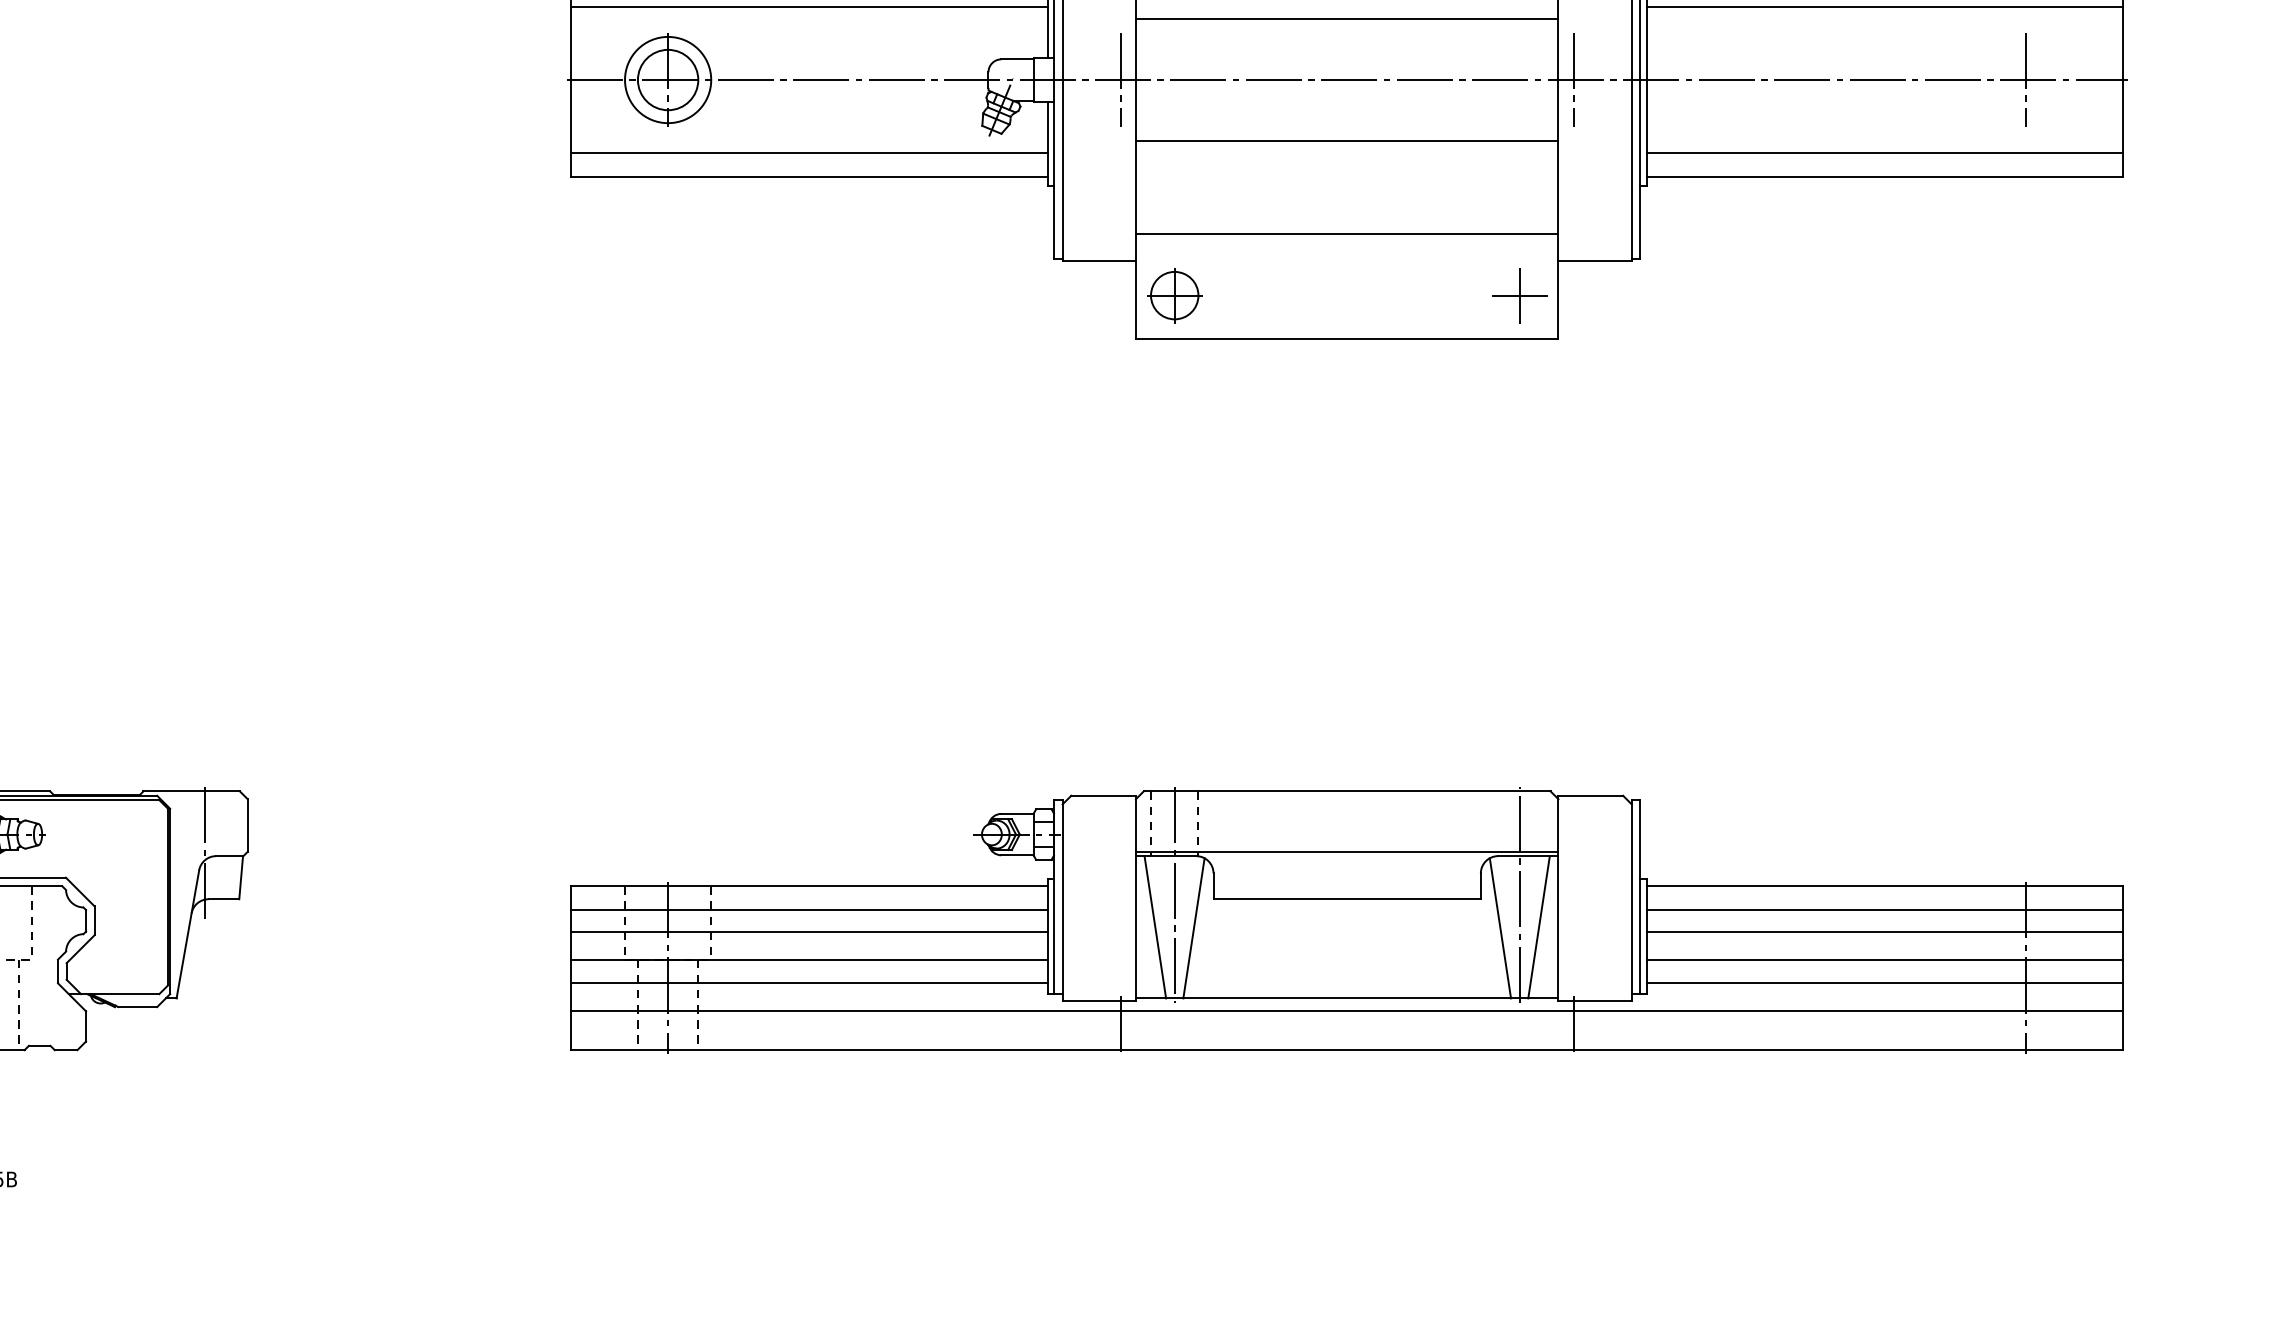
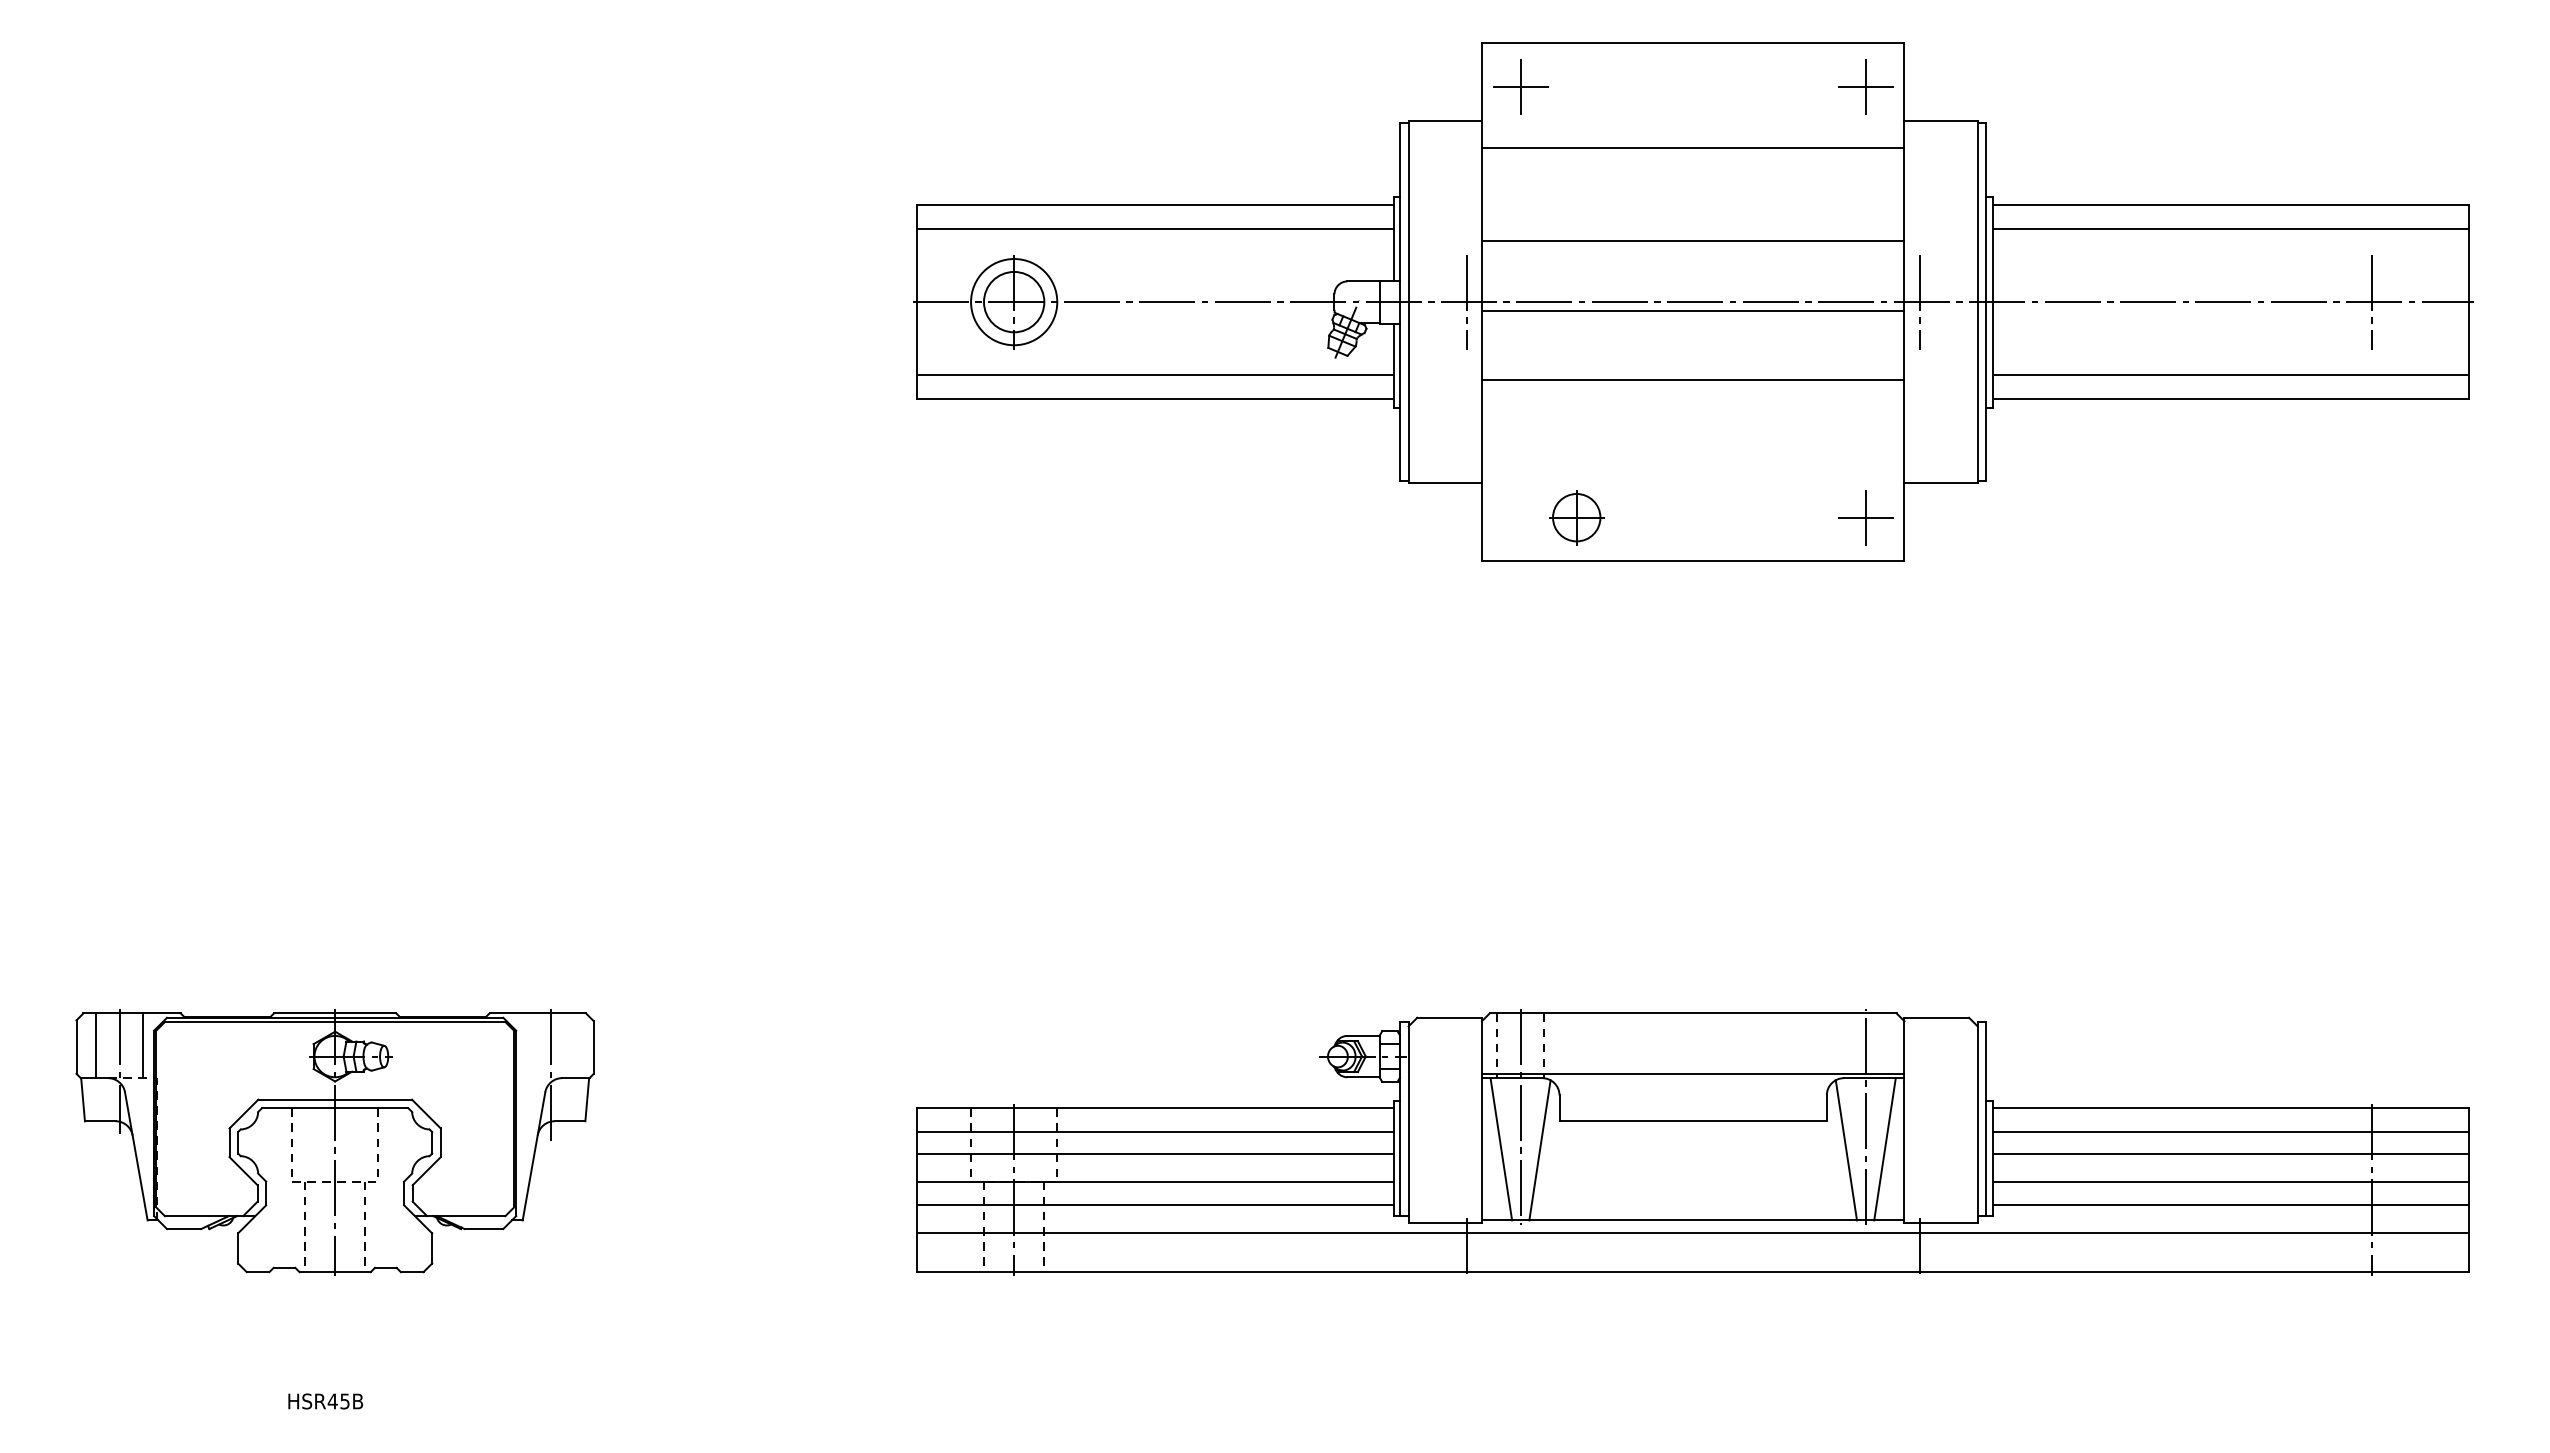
line: (1346, 141) -> (1692, 311), moved
line: (1346, 234) -> (1692, 380), moved
part: (1174, 295) -> (1576, 517), moved

